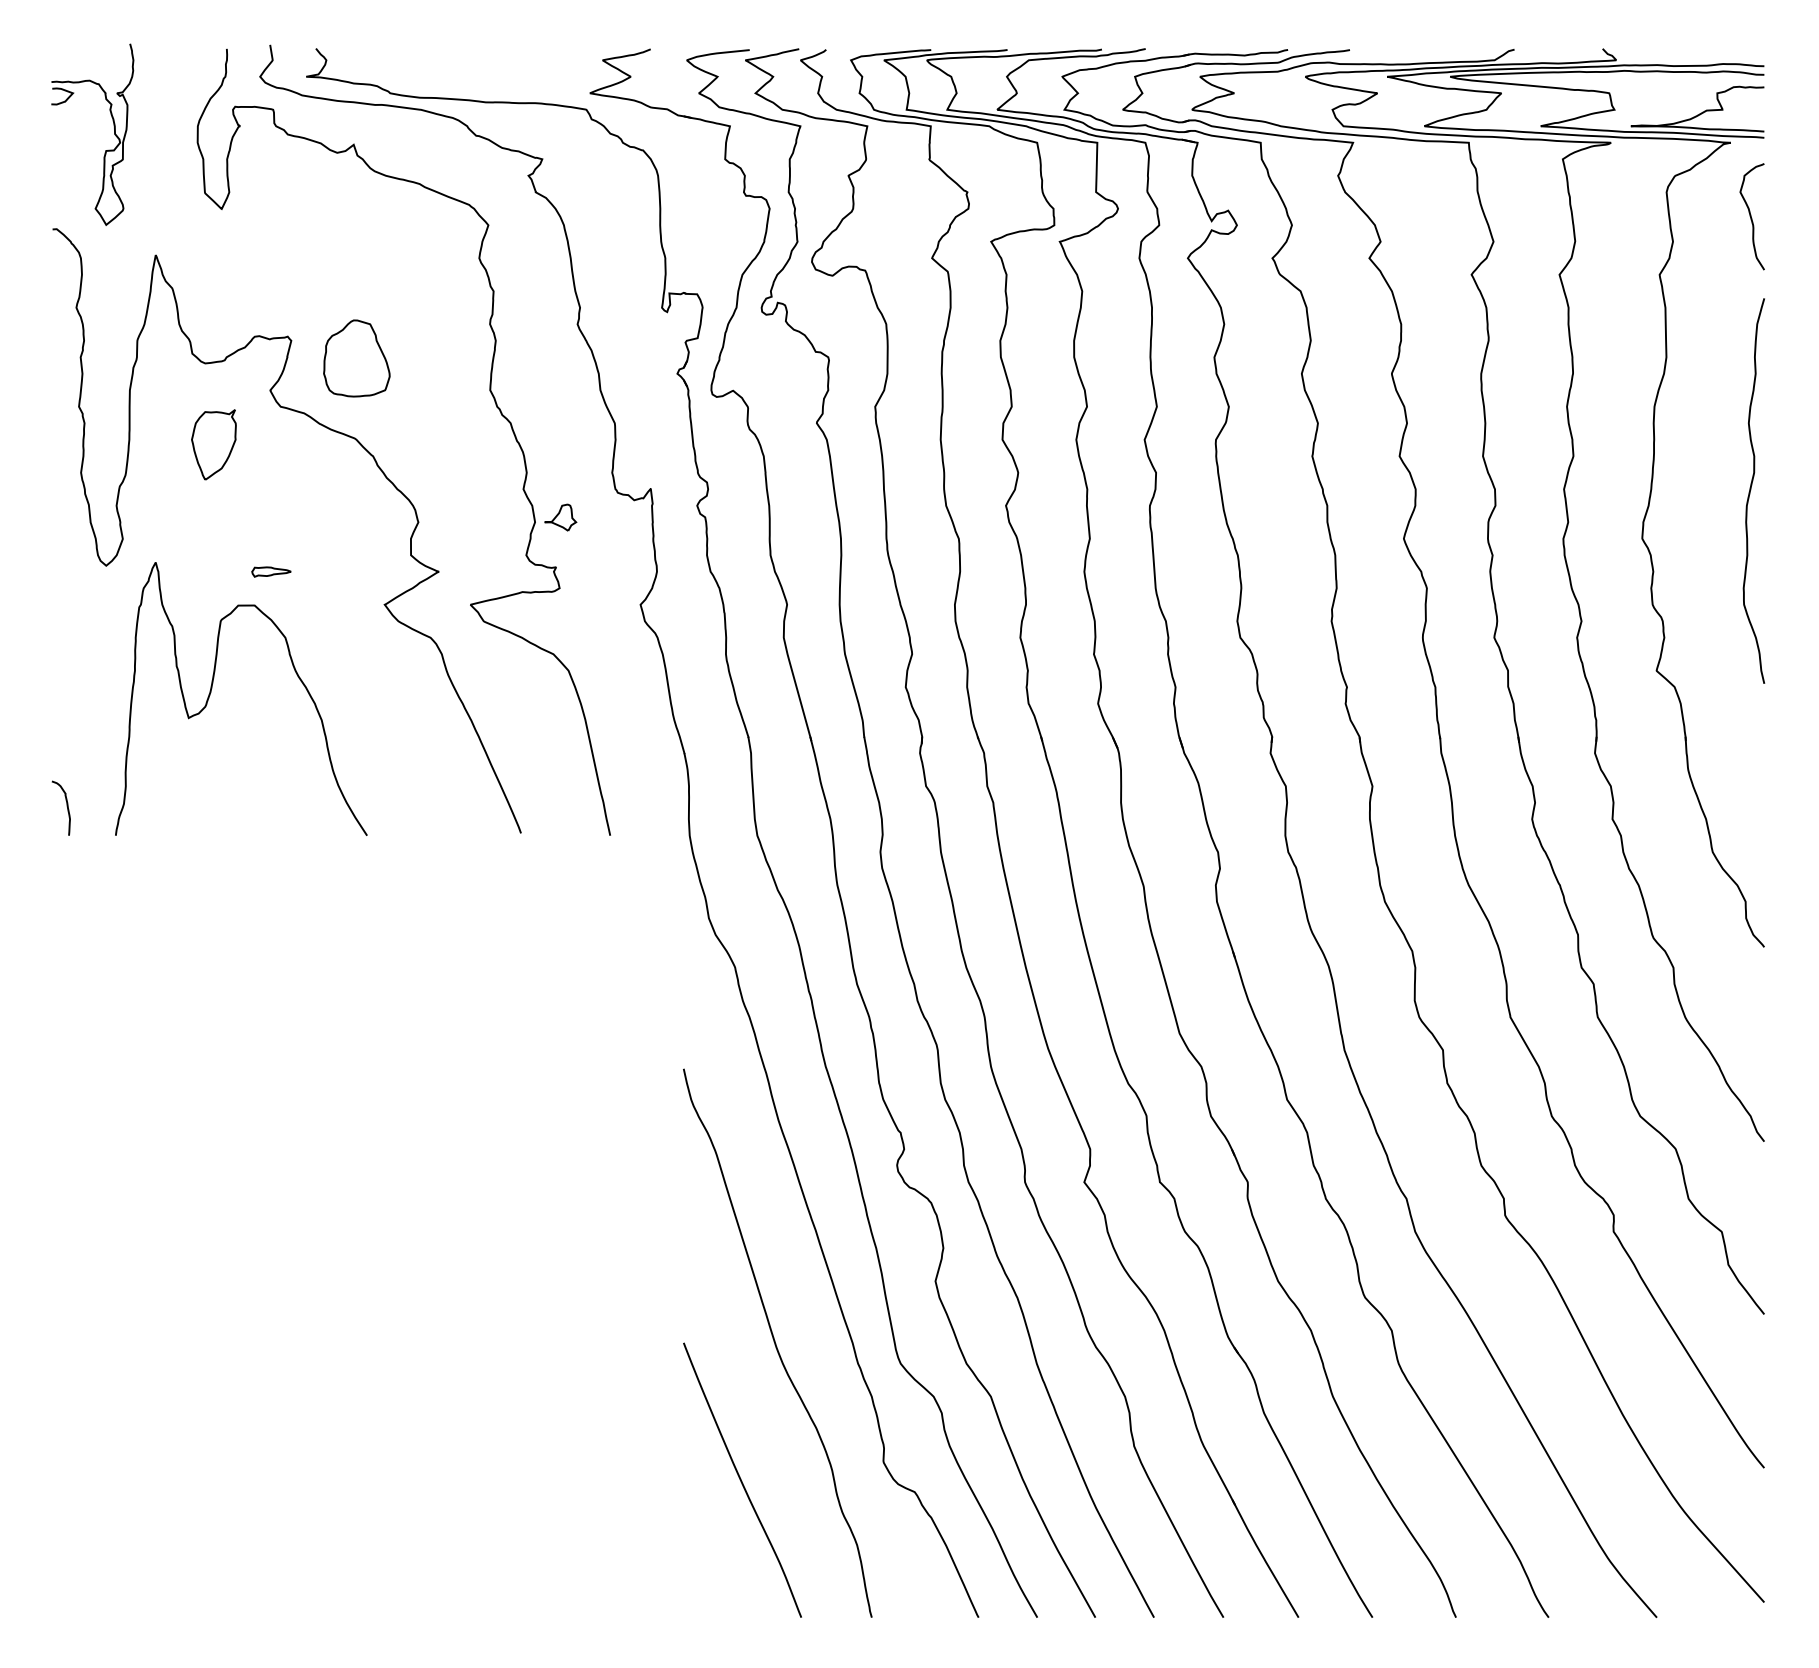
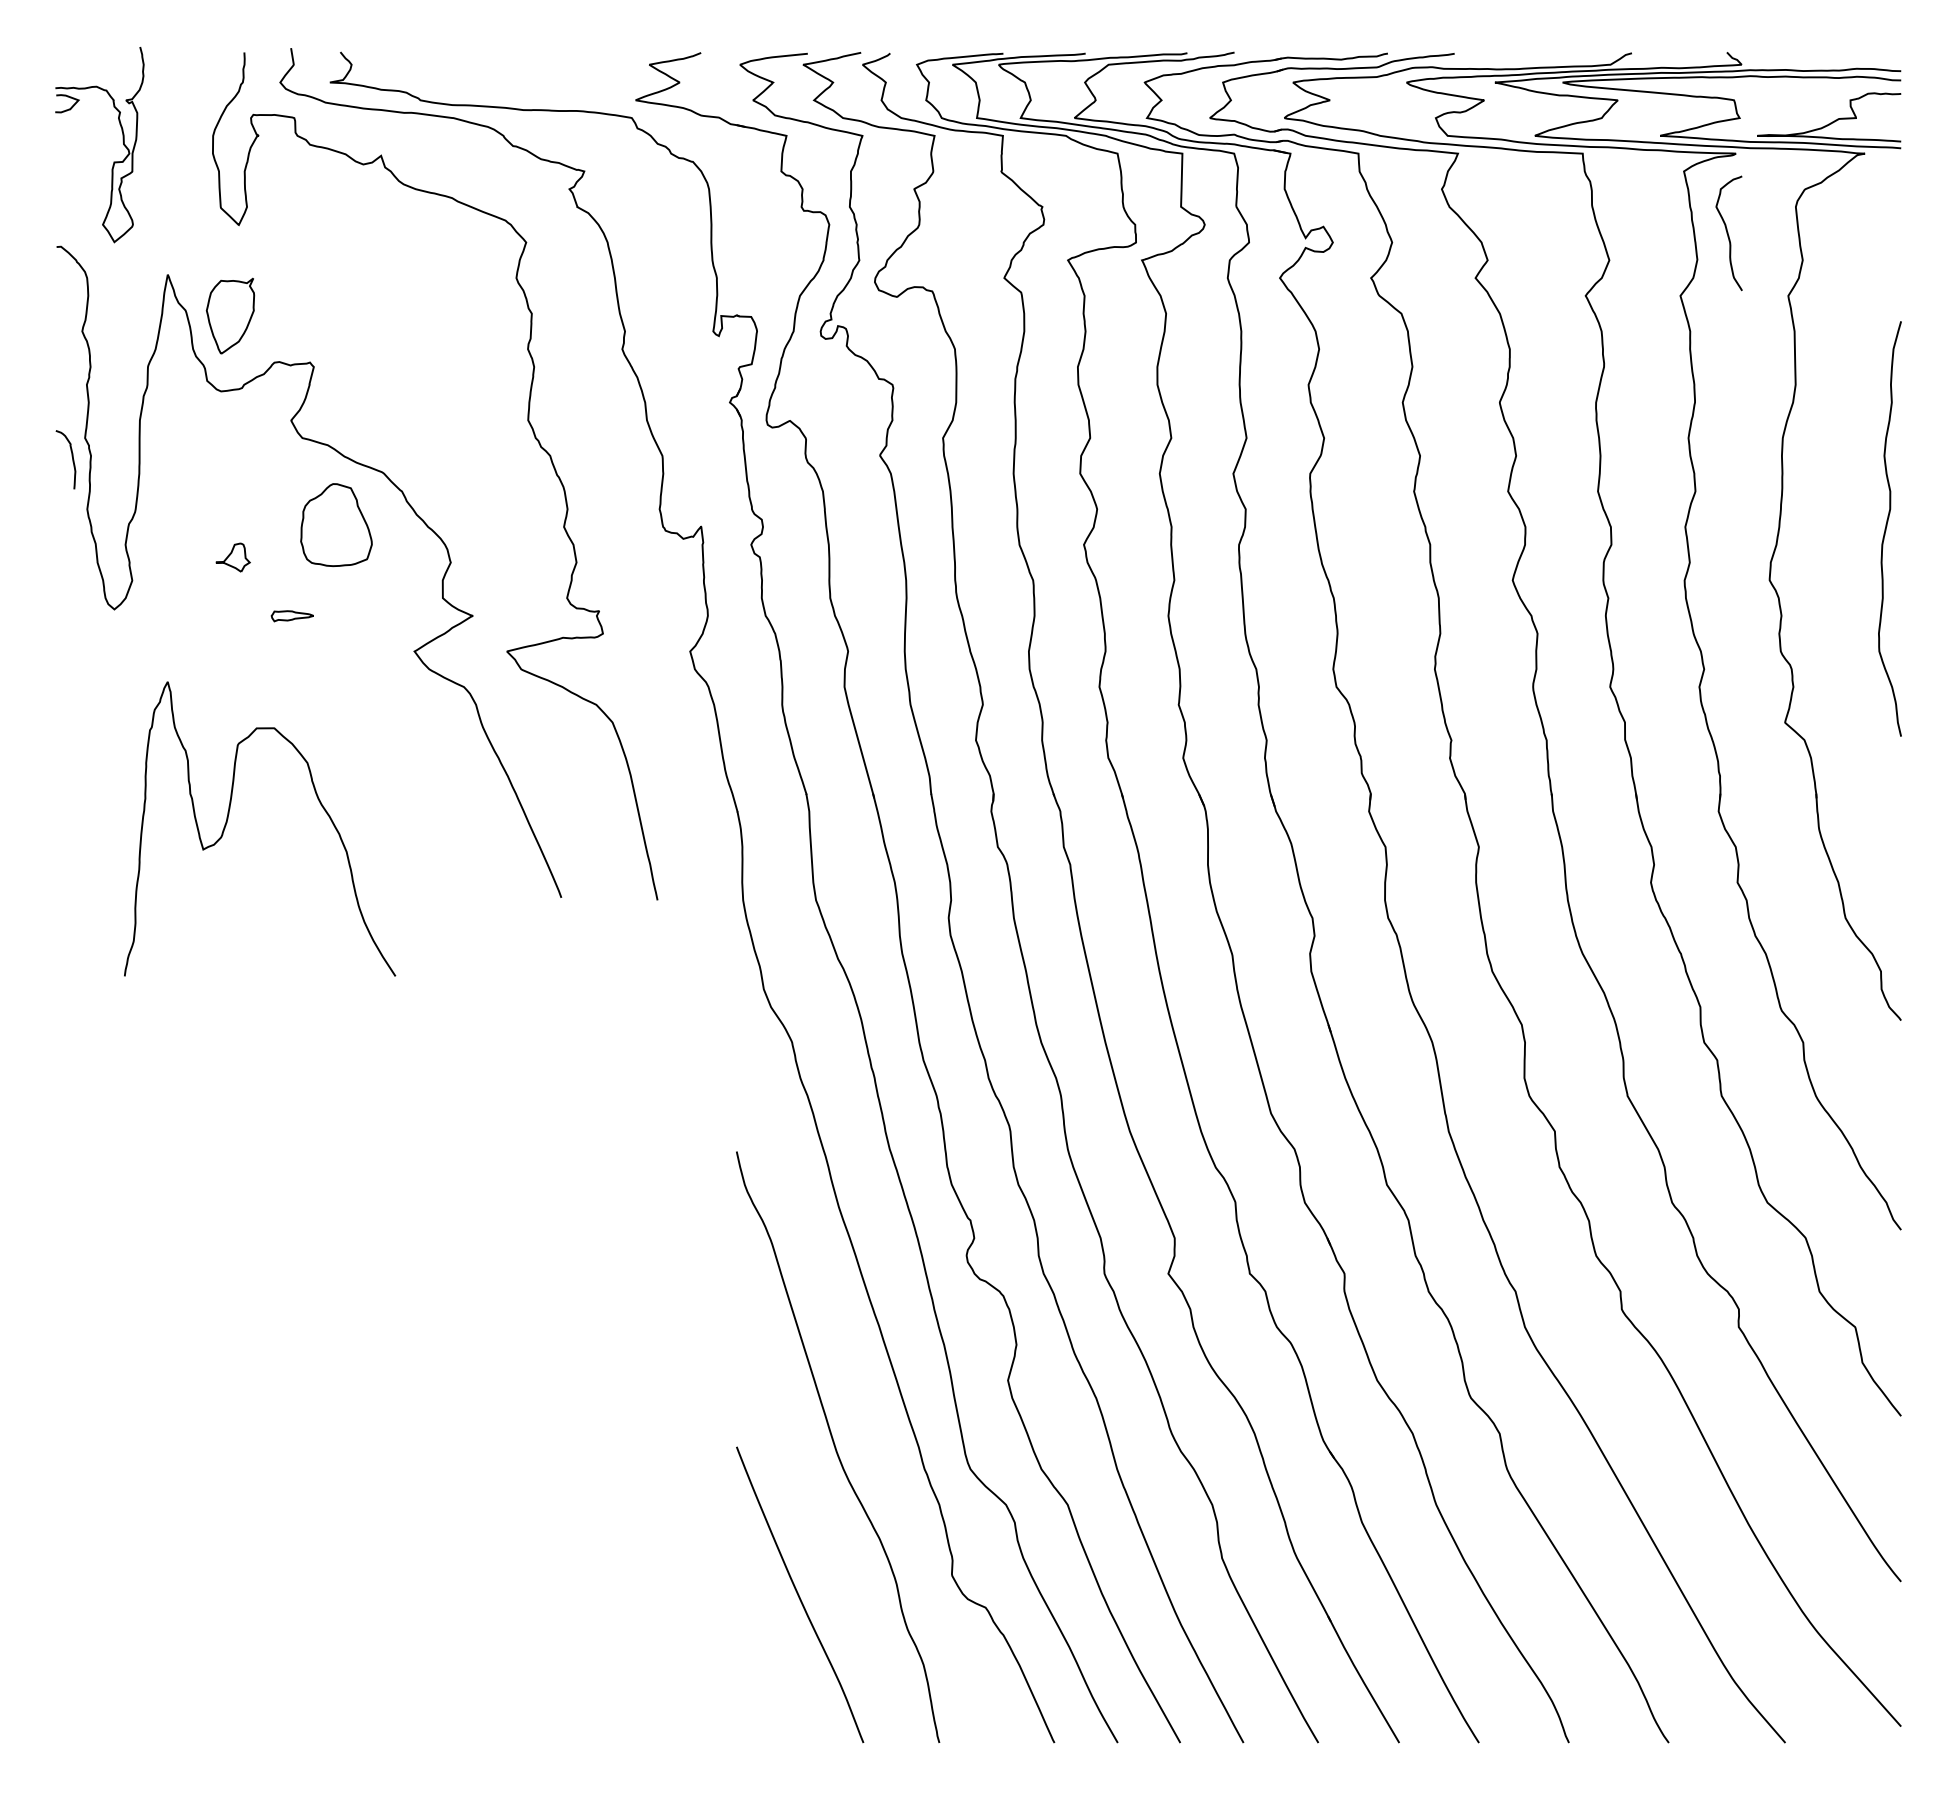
curve: (1751, 216) -> (1728, 233), moved
part: (356, 357) -> (336, 524), moved
part: (213, 444) -> (230, 315), moved
part: (560, 517) -> (232, 557), moved
curve: (212, 690) -> (228, 819), moved
curve: (66, 805) -> (71, 456), moved

